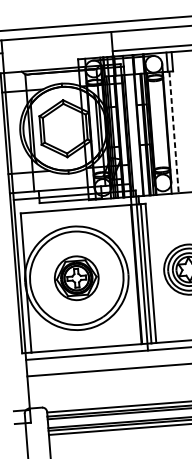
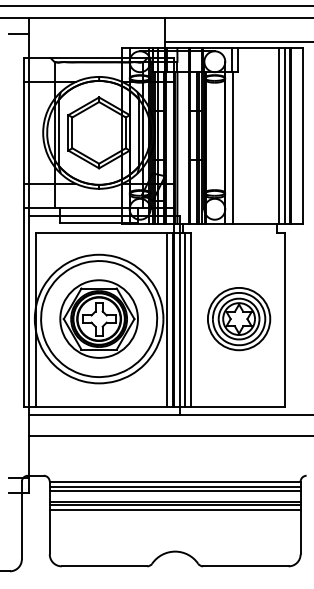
line: (174, 132) -> (233, 147), dashed -> solid
line: (131, 274) -> (167, 319), added
part: (76, 277) -> (98, 318), size x1.43

